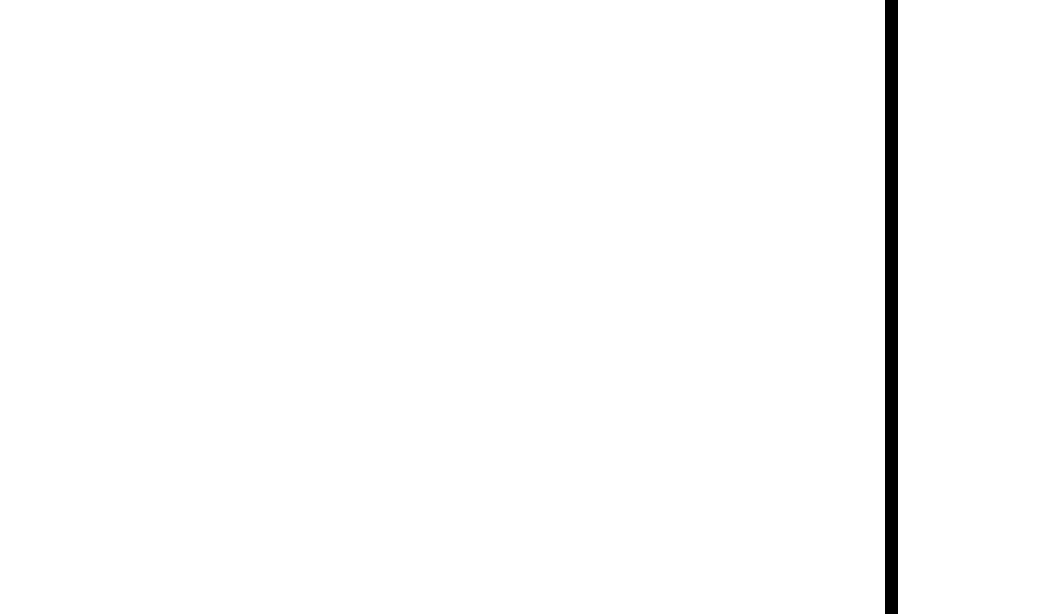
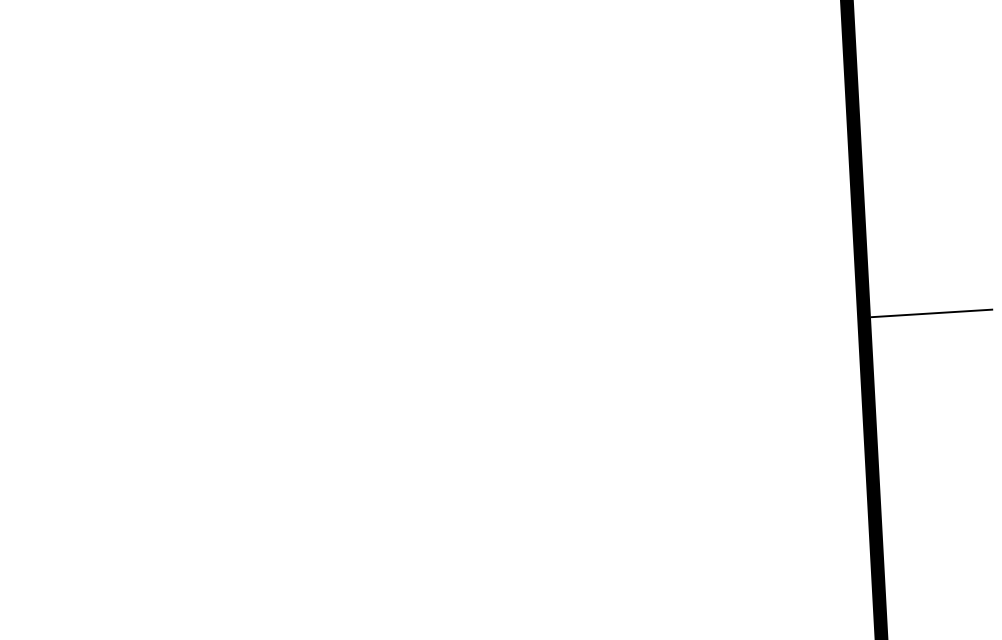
line: (953, 312) -> (931, 312), added

